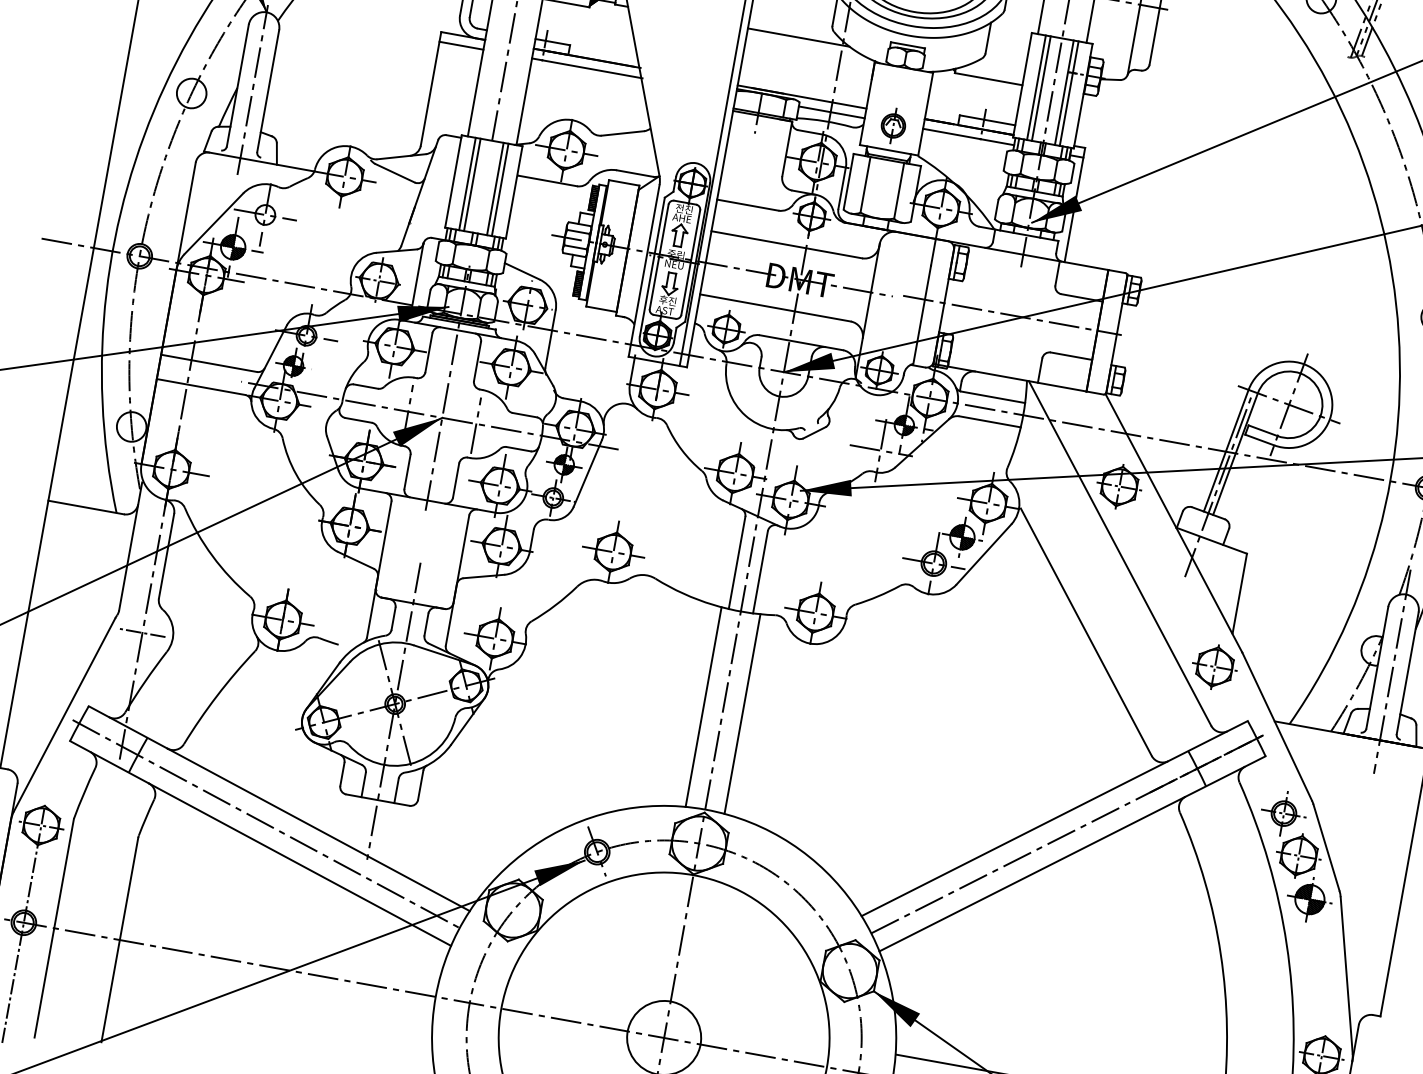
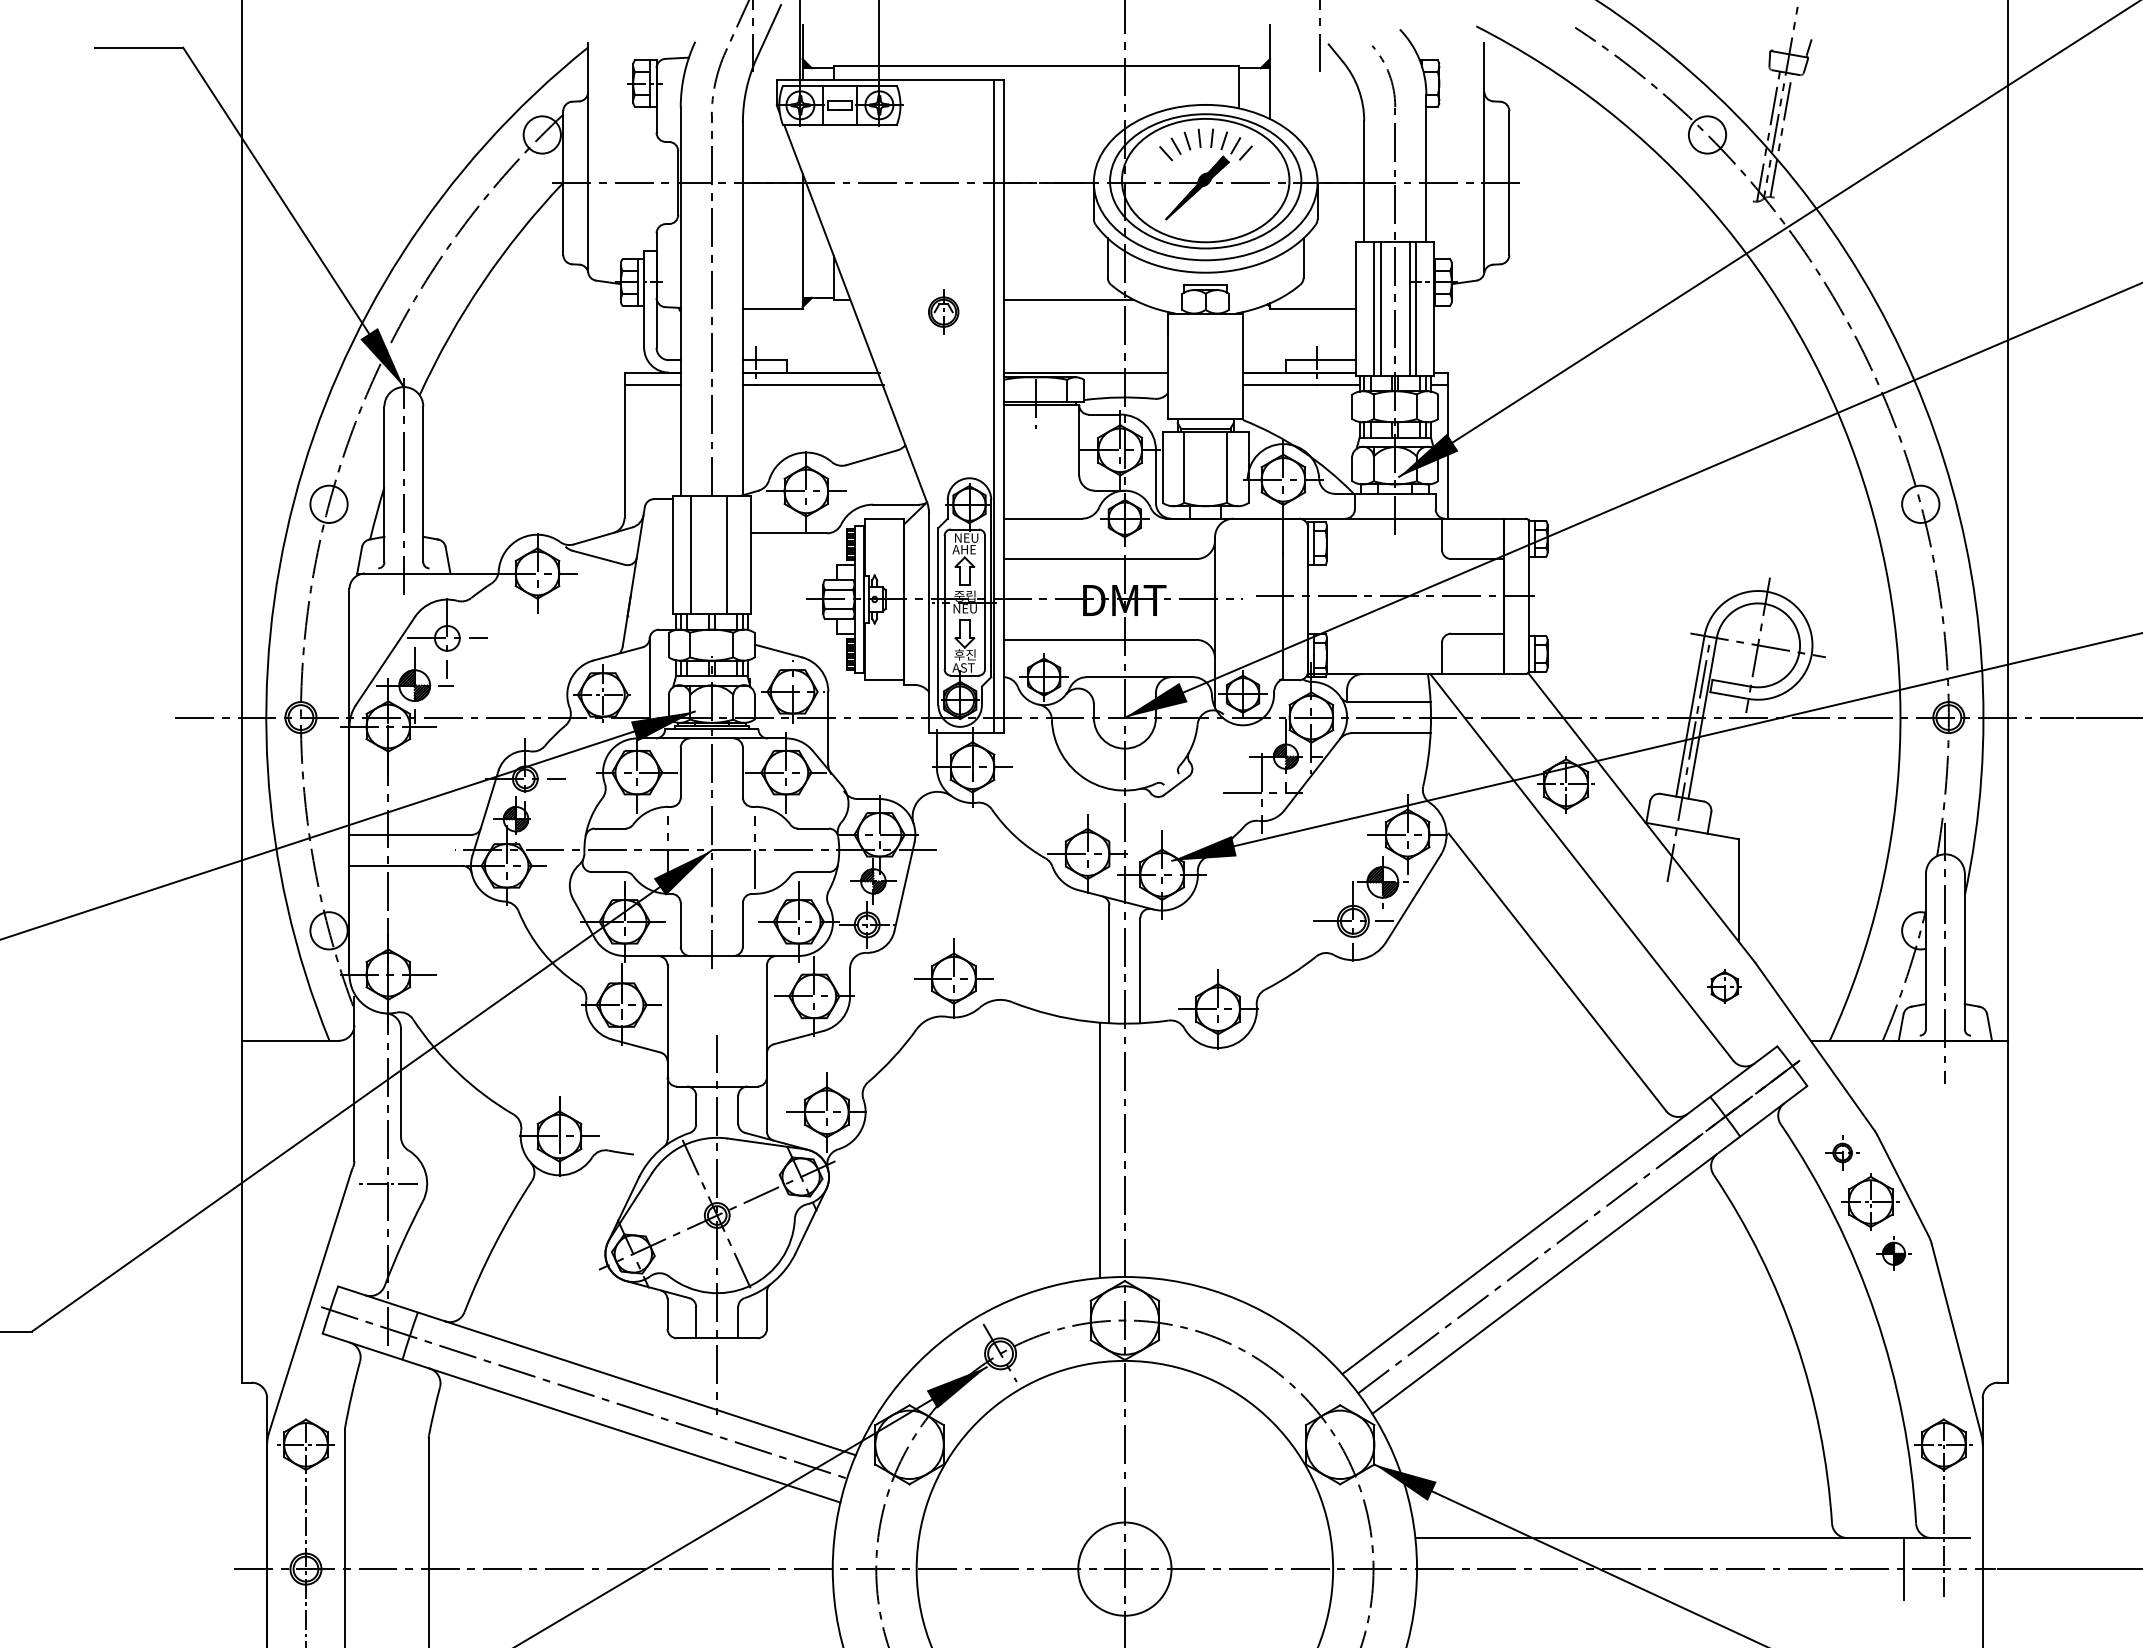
line: (831, 112) -> (1126, 385), removed
part: (893, 125) -> (943, 311), moved
line: (472, 184) -> (697, 554), removed
line: (500, 189) -> (732, 554), removed
text: (685, 209) -> (966, 537), 전진 -> NEU
part: (1214, 666) -> (1724, 986), size x0.6
line: (742, 714) -> (1149, 1150), removed
part: (1283, 813) -> (1842, 1152), size x0.6
part: (1309, 899) -> (1893, 1253), size x0.6

